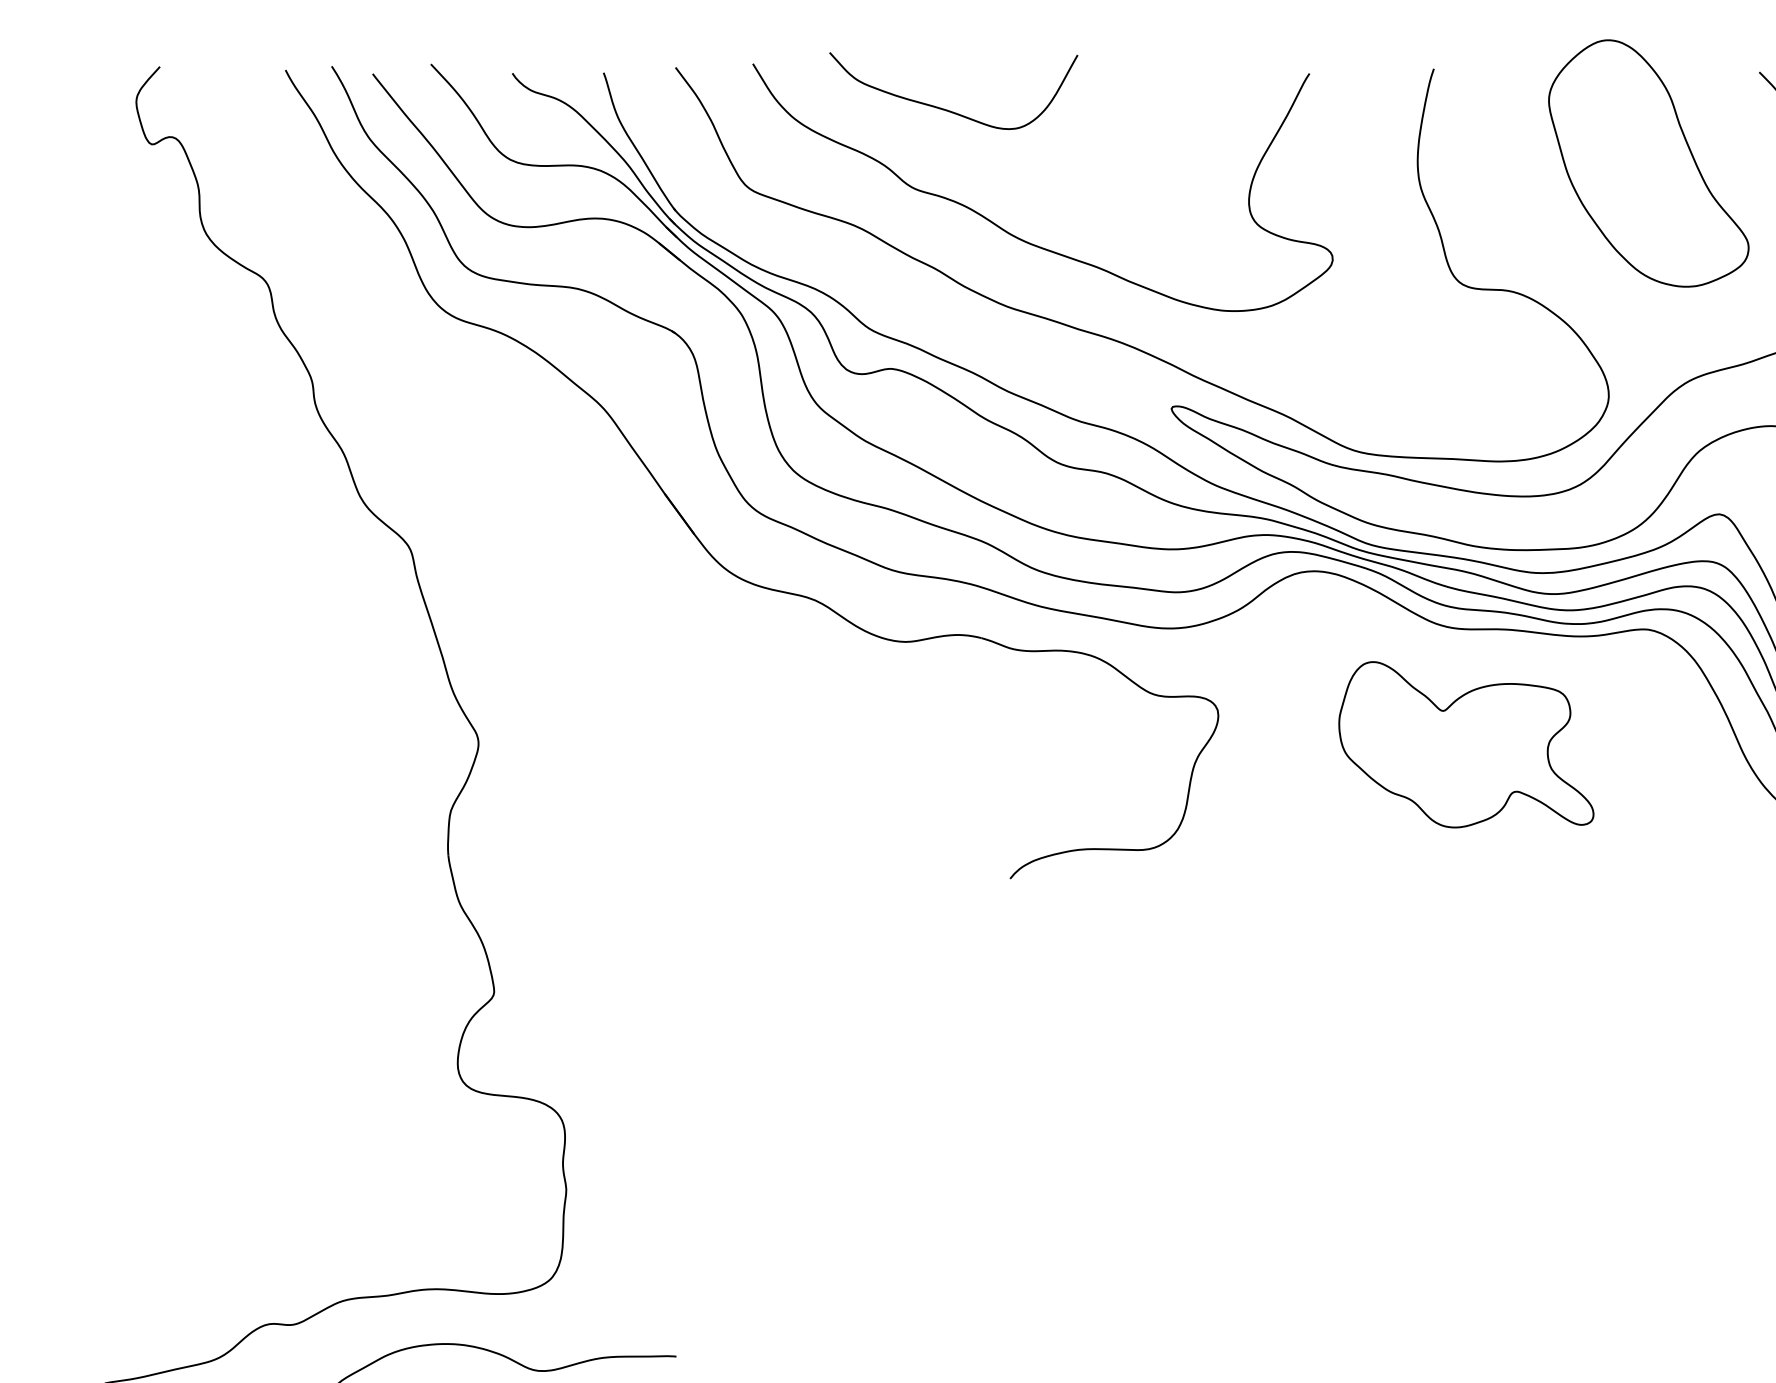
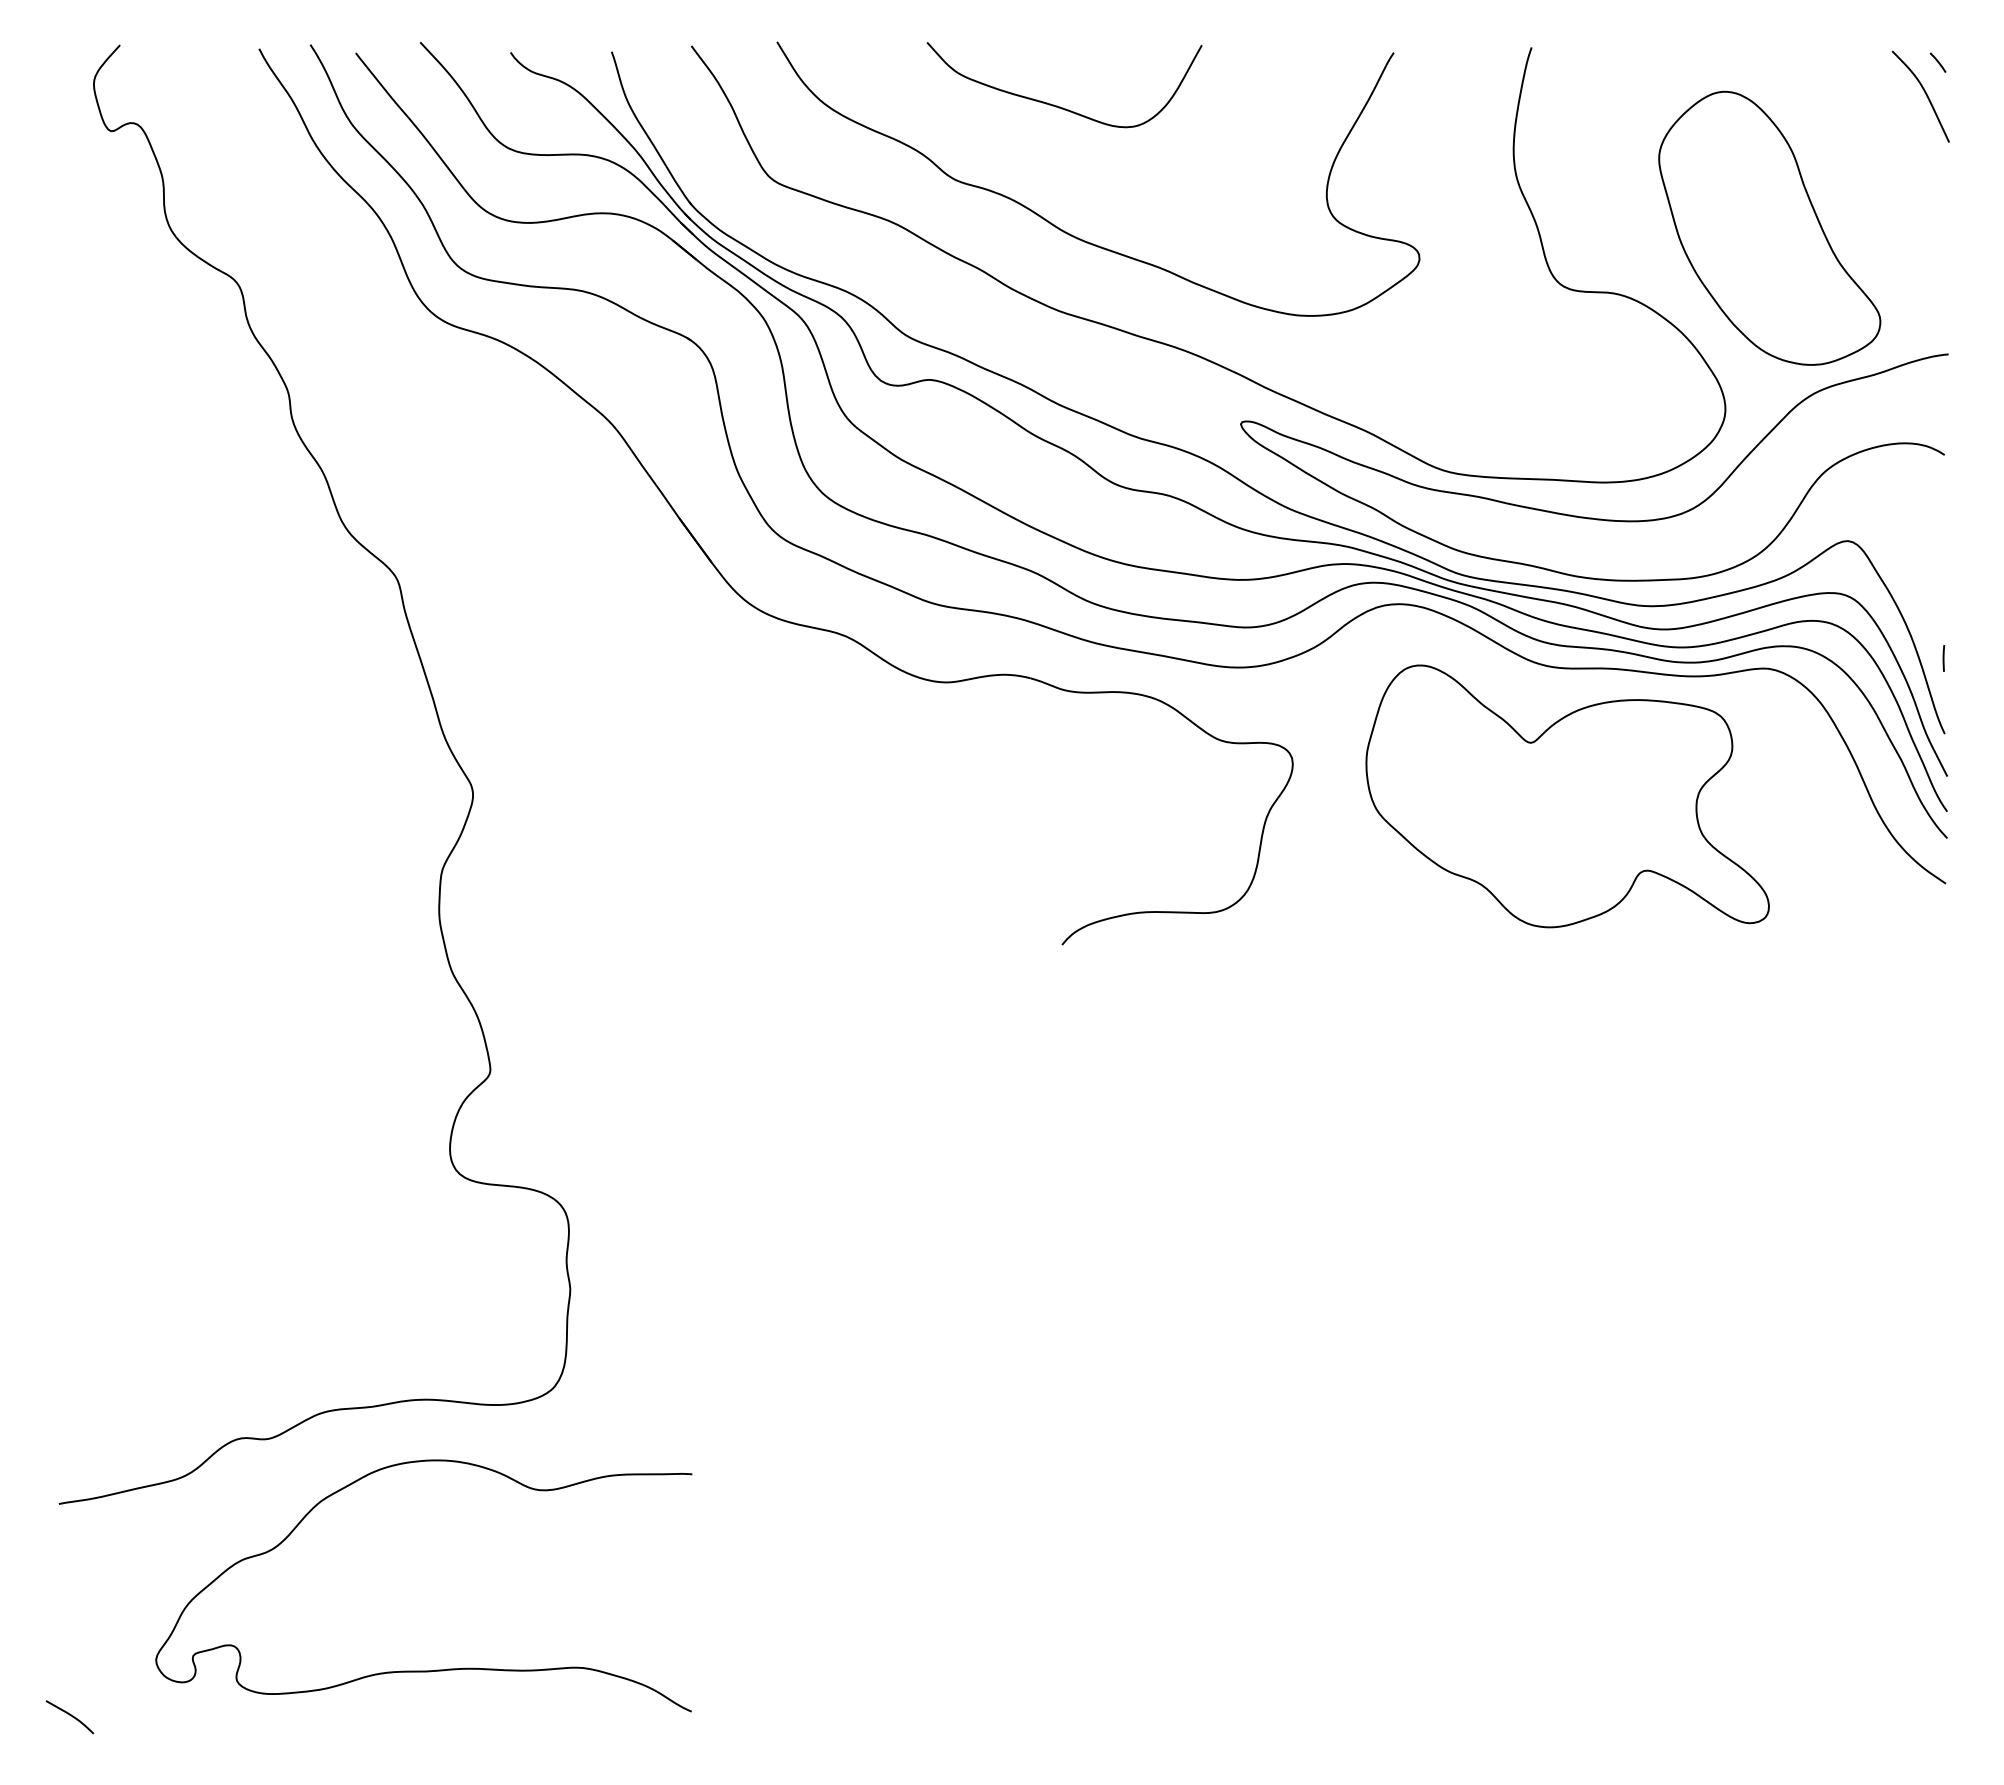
curve: (947, 109) -> (1057, 105), moved
part: (1648, 162) -> (1769, 227), moved
part: (1466, 744) -> (1567, 796), size x1.43

